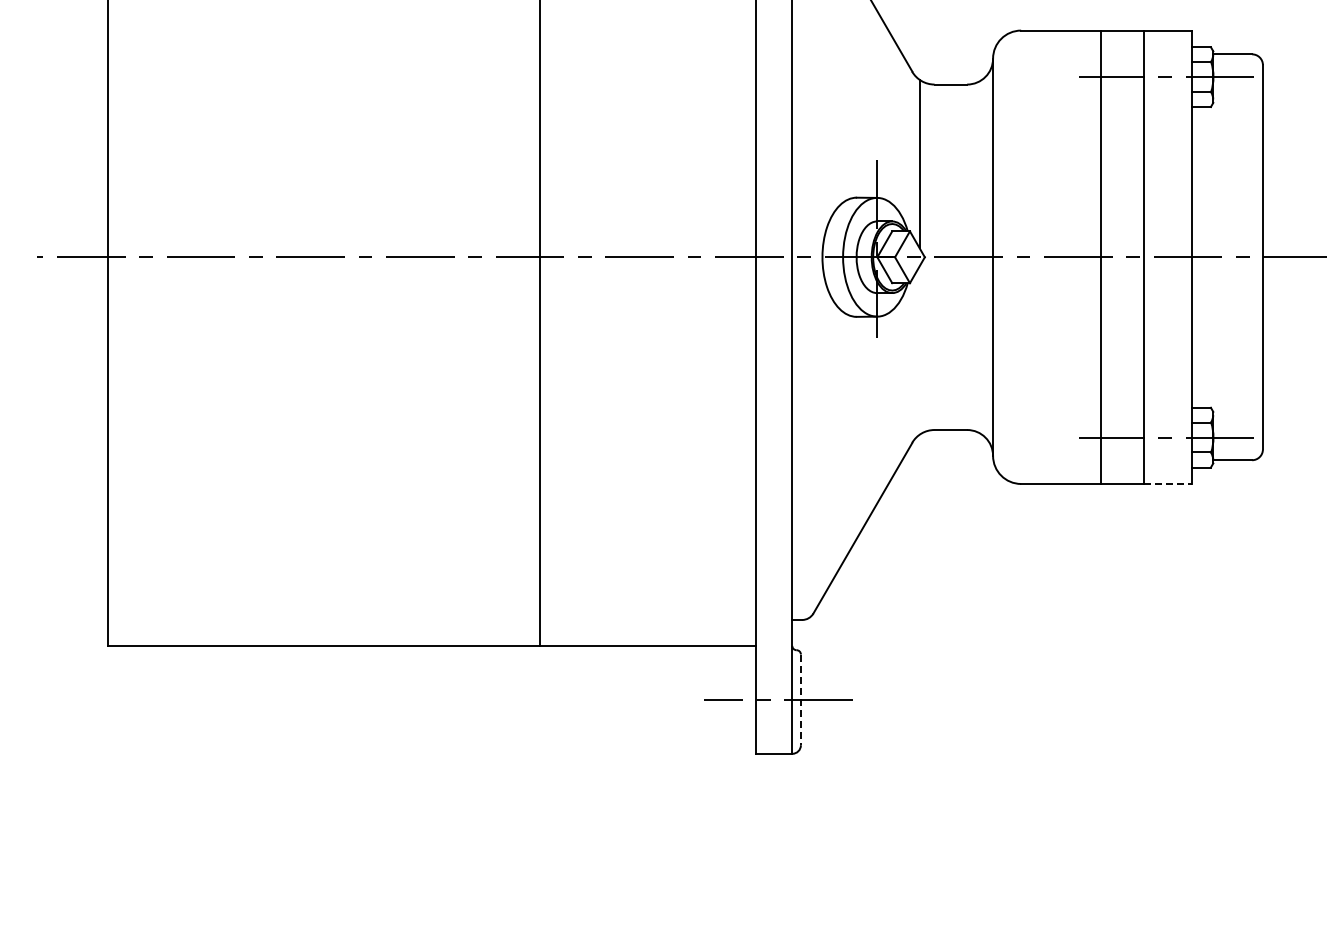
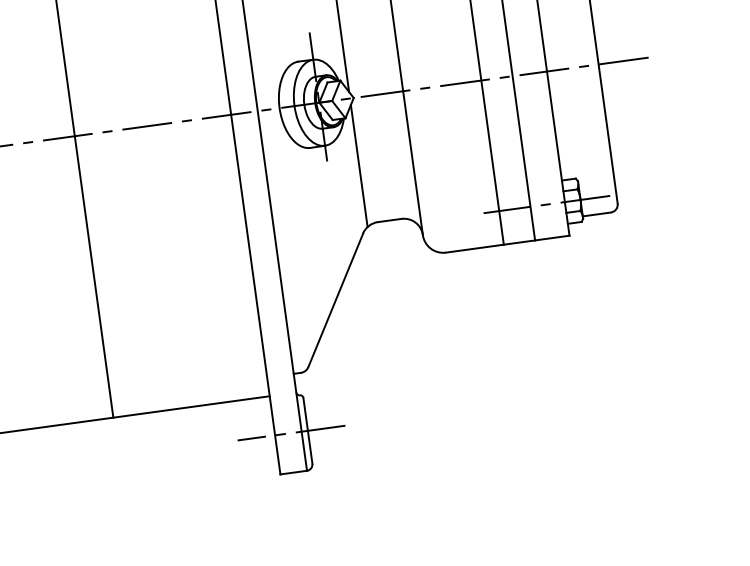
line: (919, 350) -> (359, 166), added
line: (1167, 483) -> (551, 237), dashed -> solid
line: (800, 700) -> (307, 431), dashed -> solid

